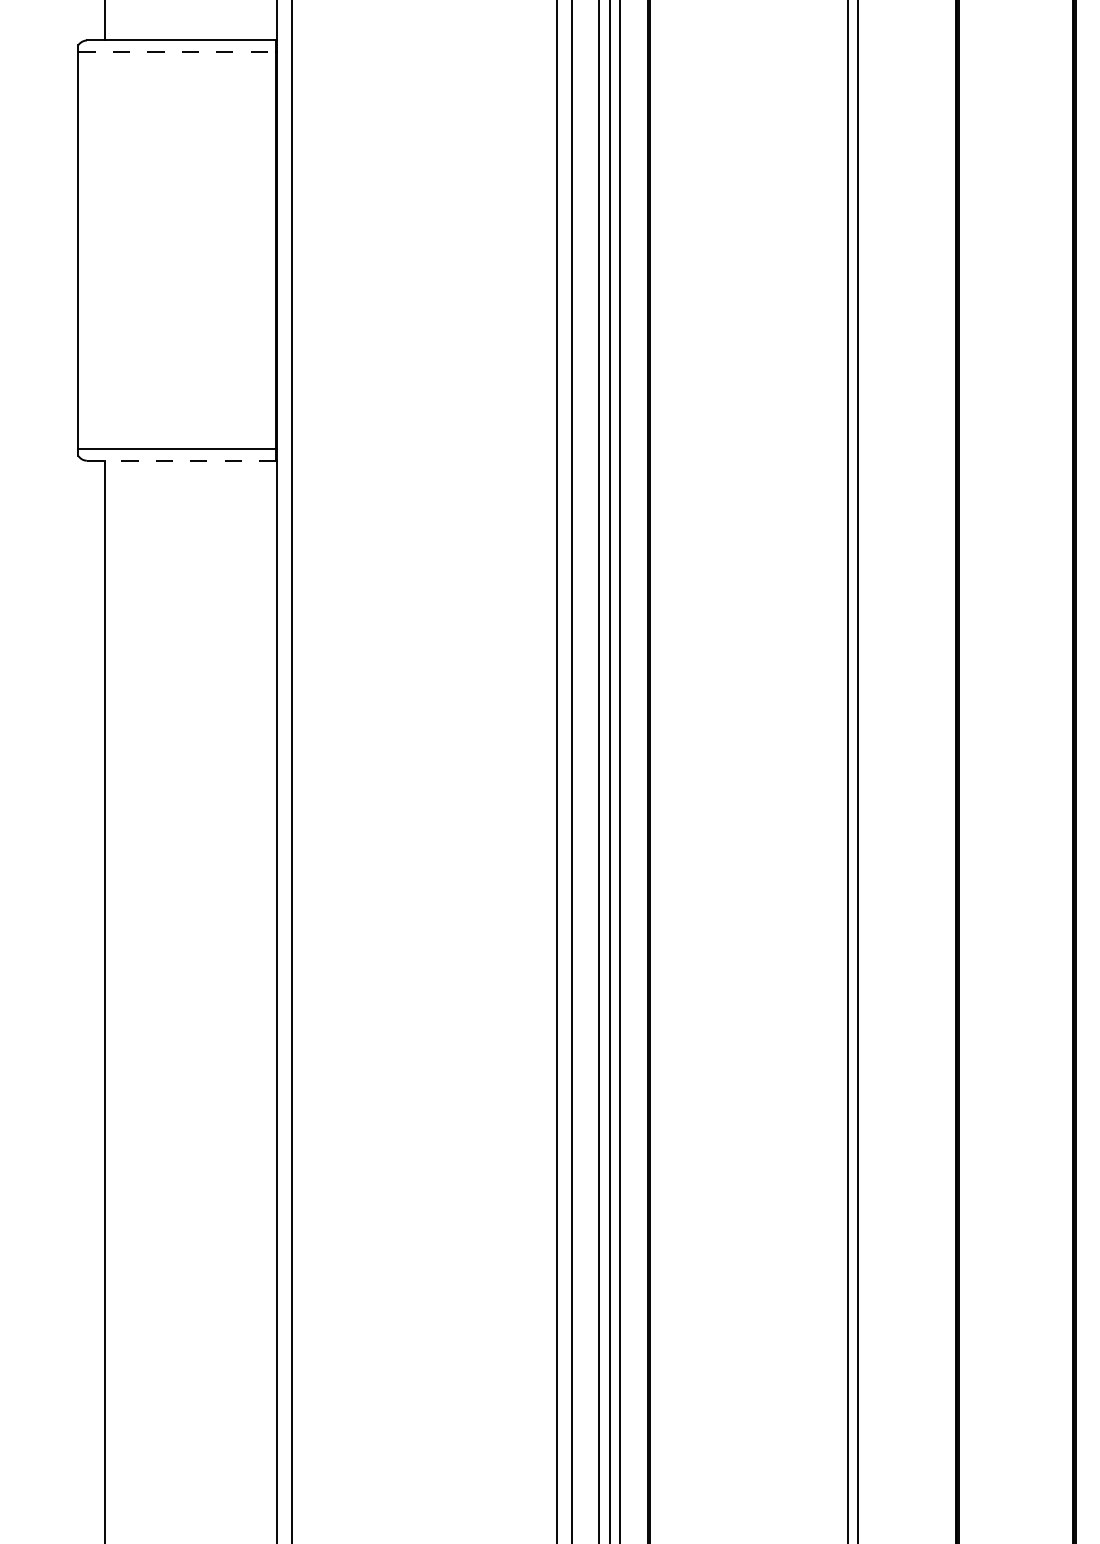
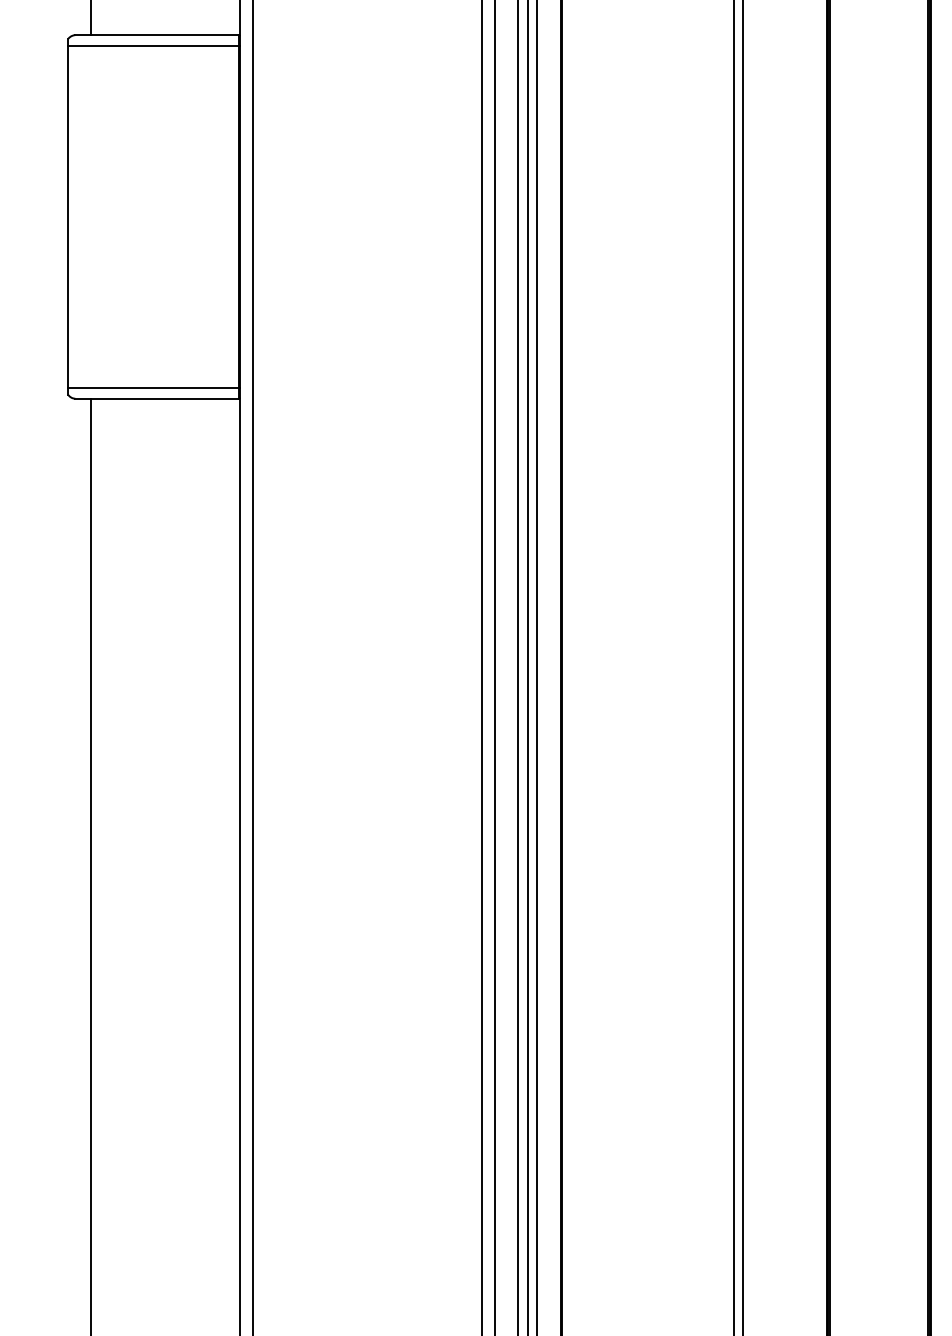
line: (177, 52) -> (153, 45), dashed -> solid
line: (181, 460) -> (157, 398), dashed -> solid

